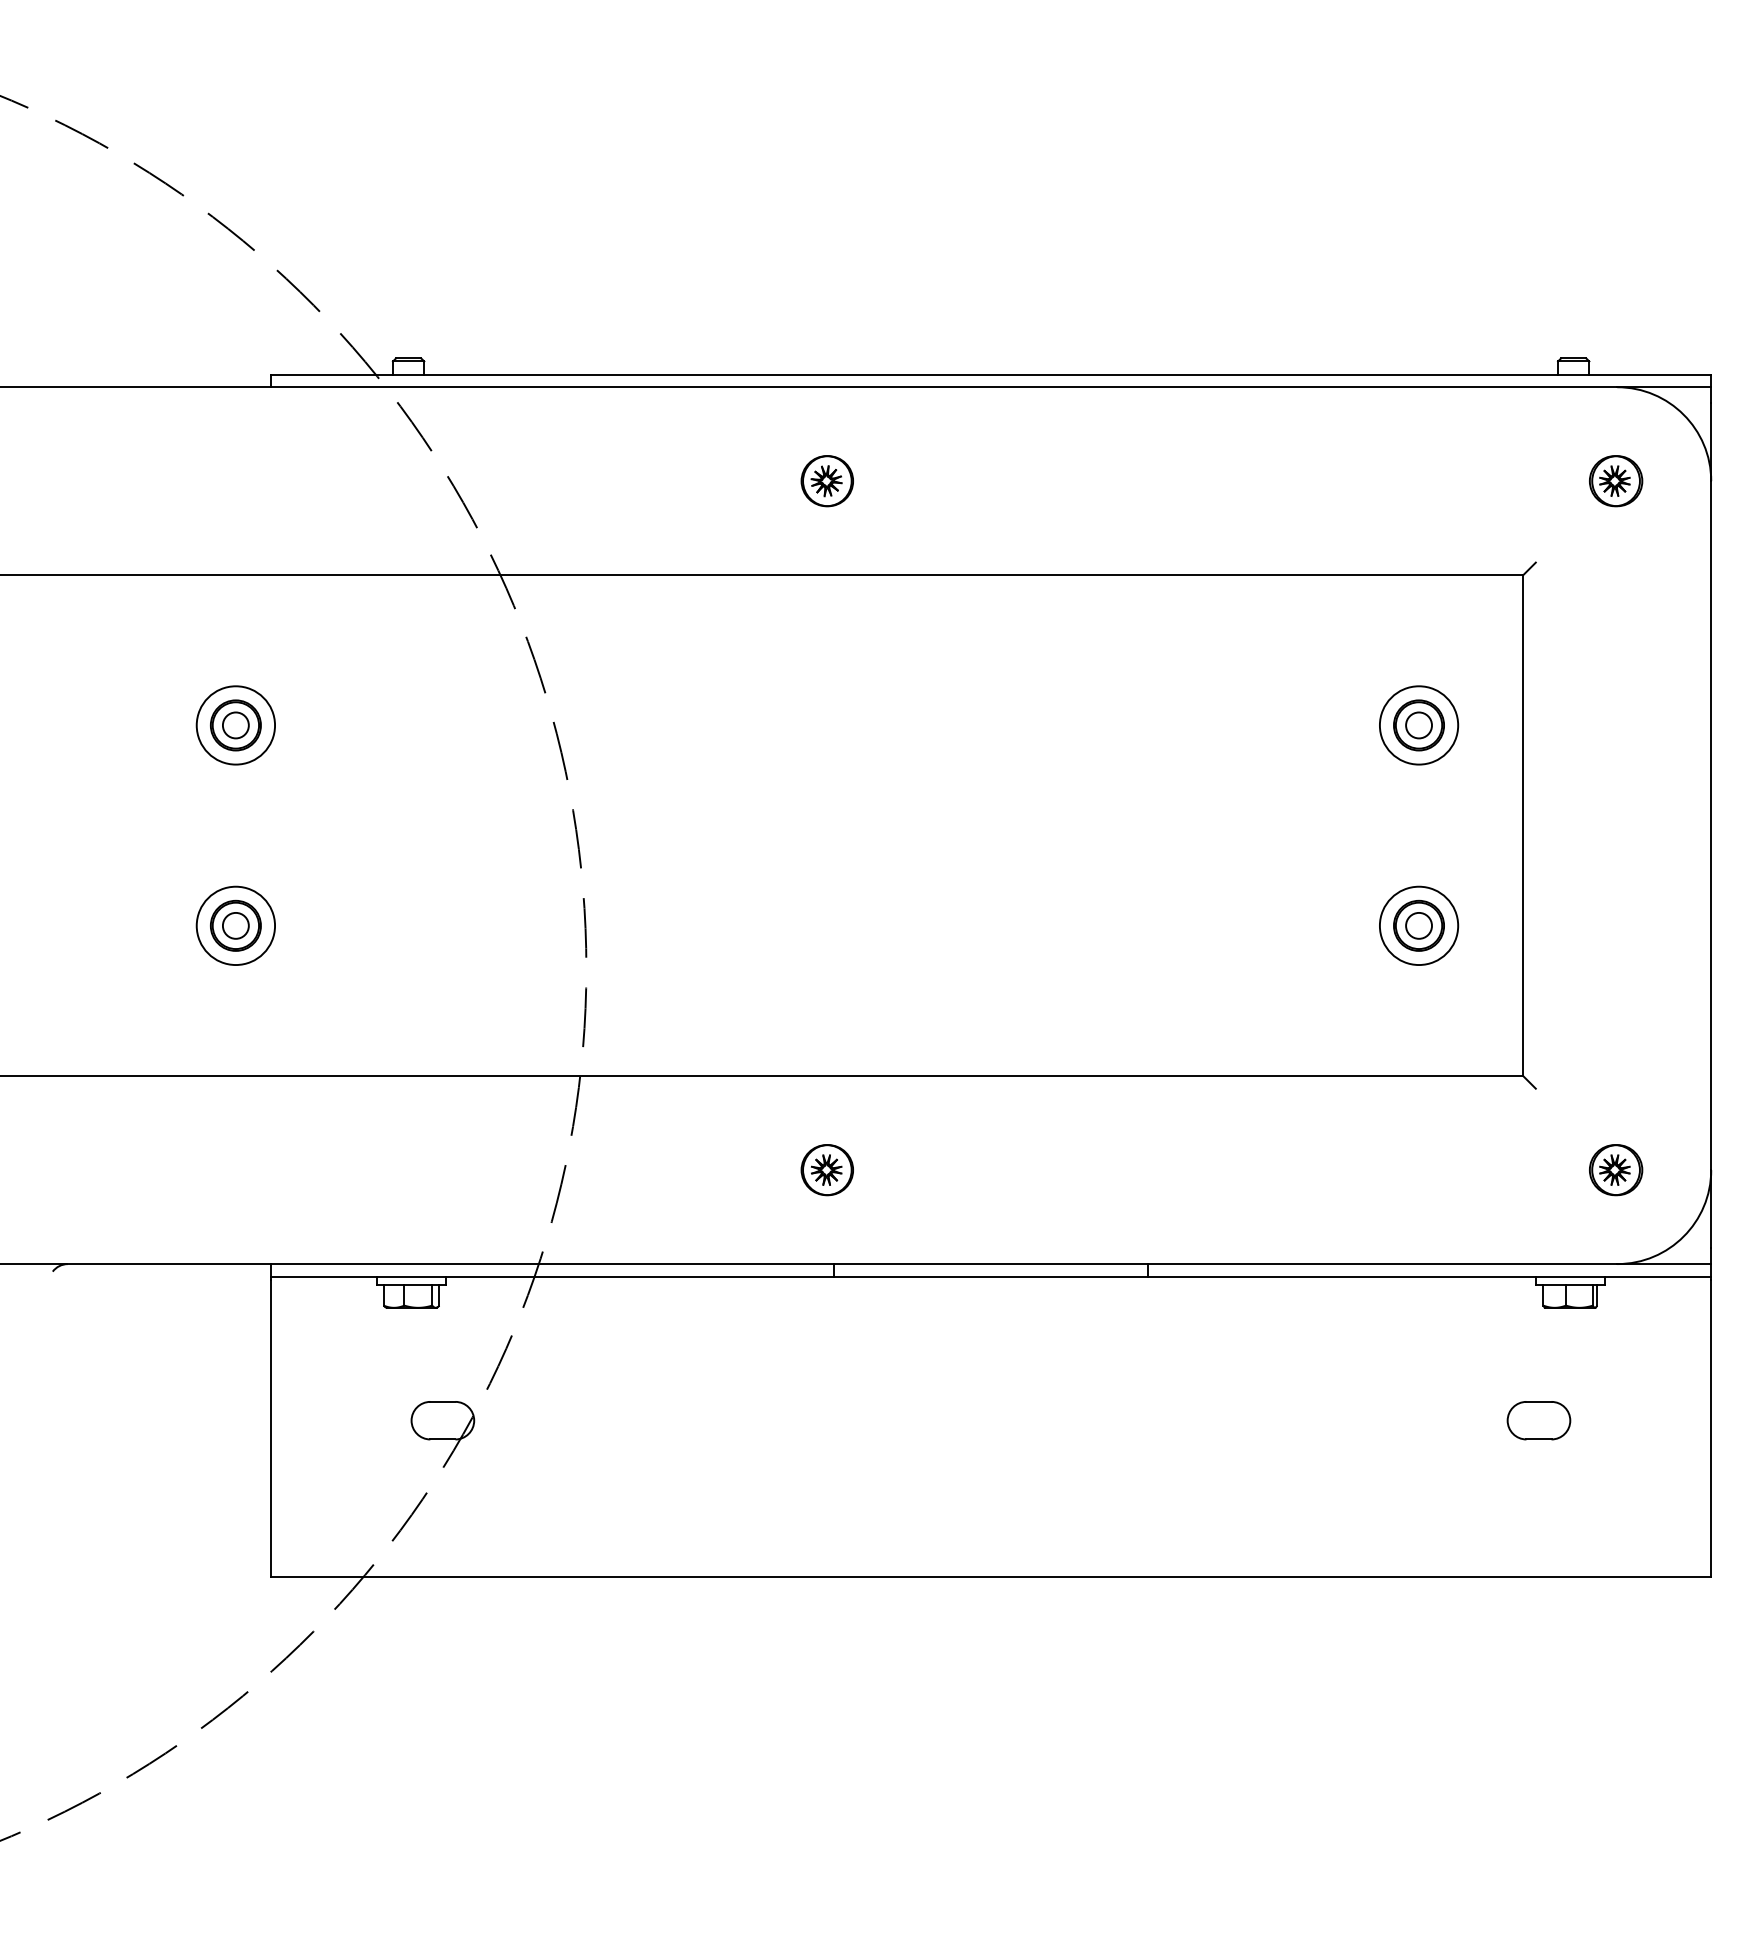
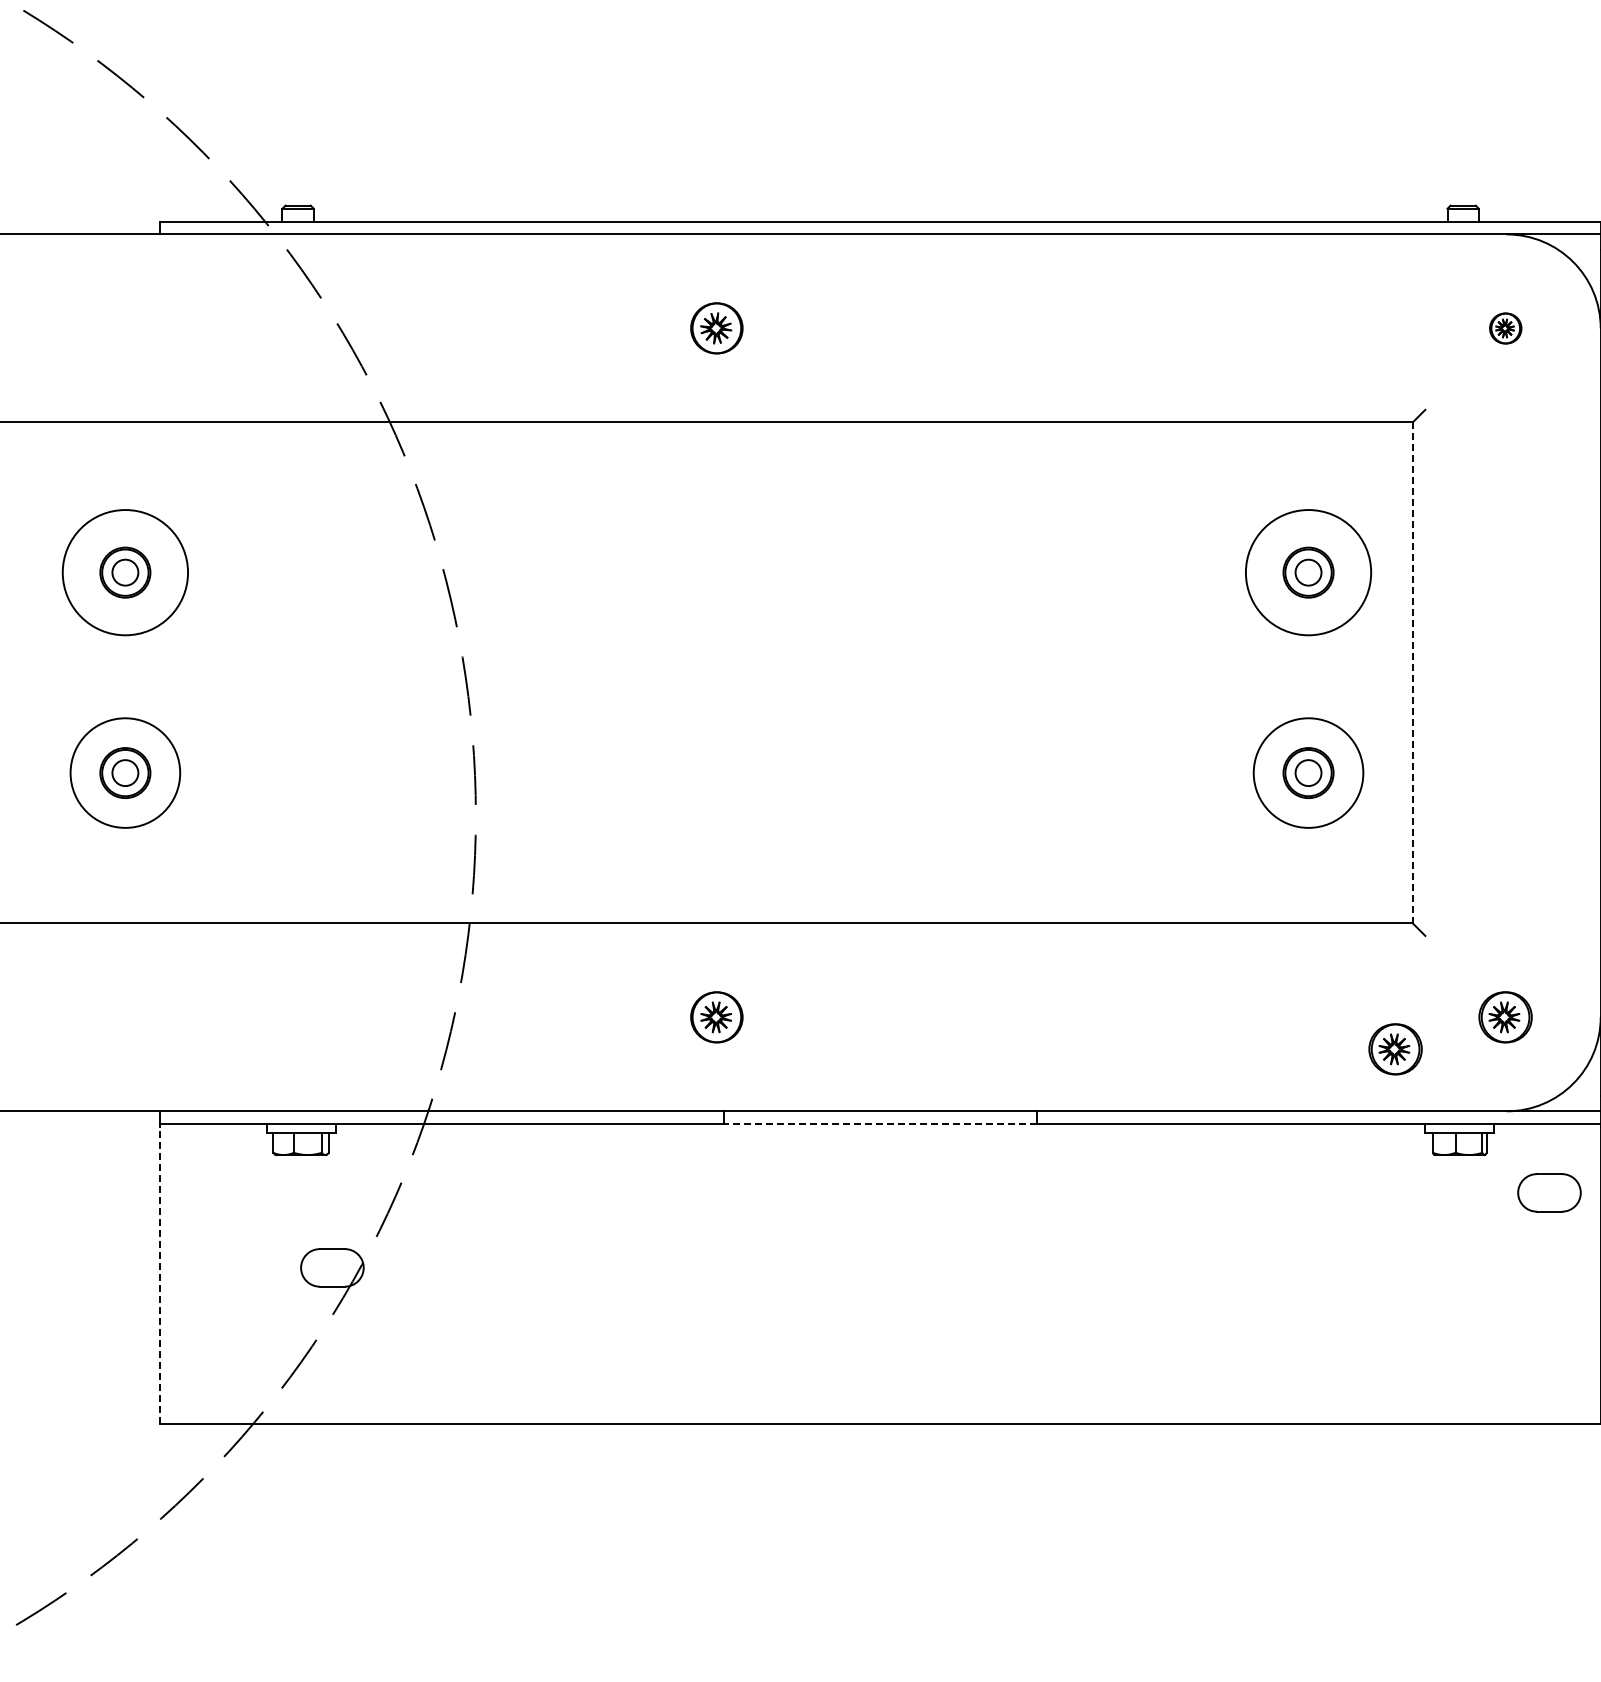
part: (1616, 481) -> (1506, 328), size x0.6
circle: (235, 725) -> (125, 572), size x1.6
circle: (1418, 725) -> (1308, 572), size x1.6
line: (1523, 825) -> (1413, 672), solid -> dashed
circle: (235, 925) -> (125, 772), size x1.4
circle: (1418, 925) -> (1308, 772), size x1.4
part: (1506, 1202) -> (1396, 1049), added
line: (990, 1276) -> (880, 1123), solid -> dashed
part: (1538, 1420) -> (1549, 1192), moved
line: (270, 1428) -> (160, 1275), solid -> dashed

